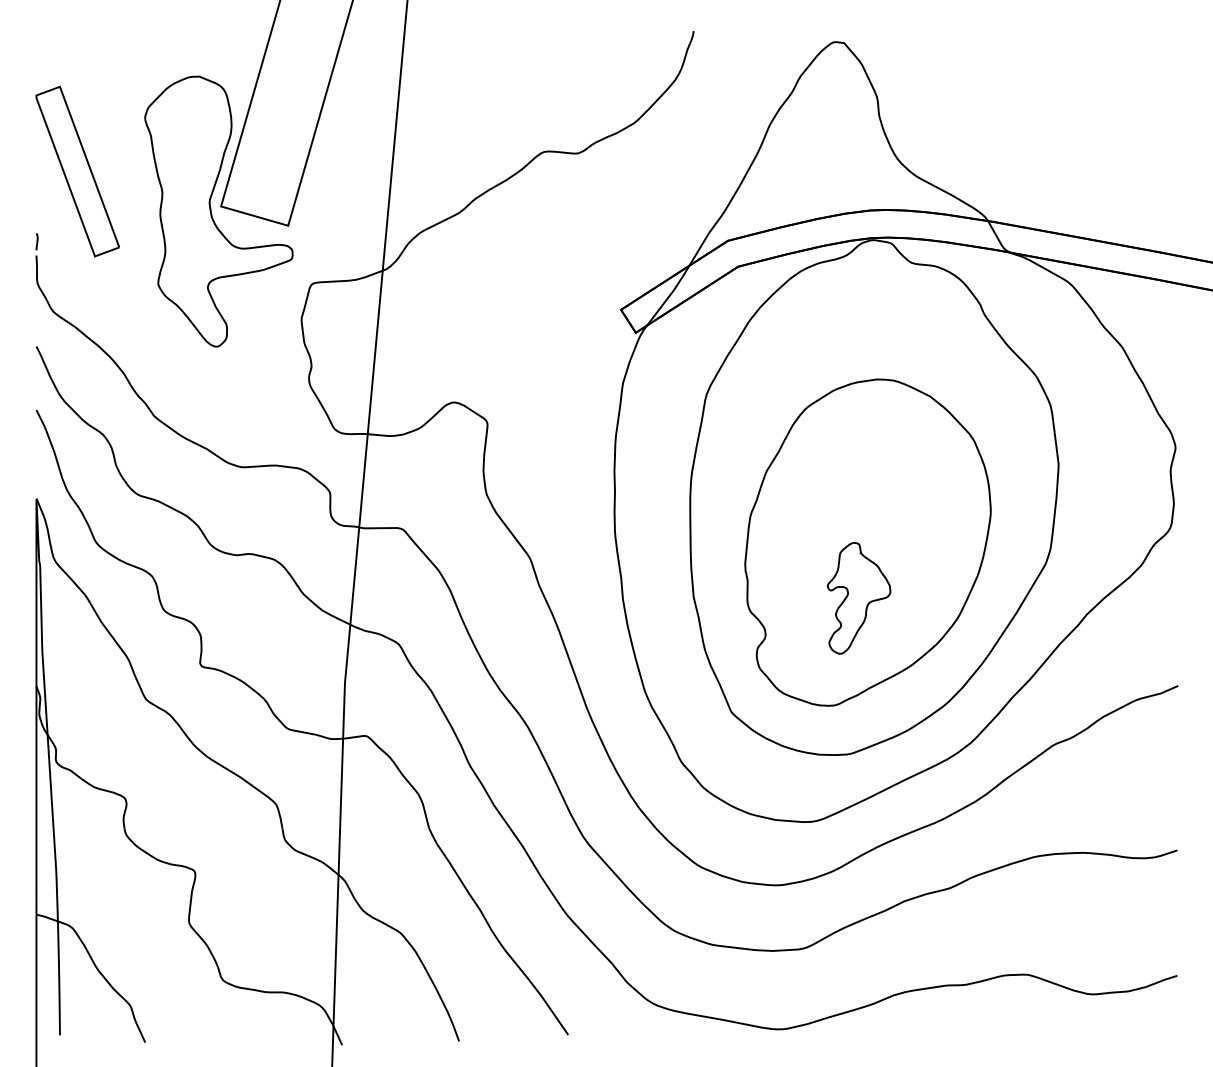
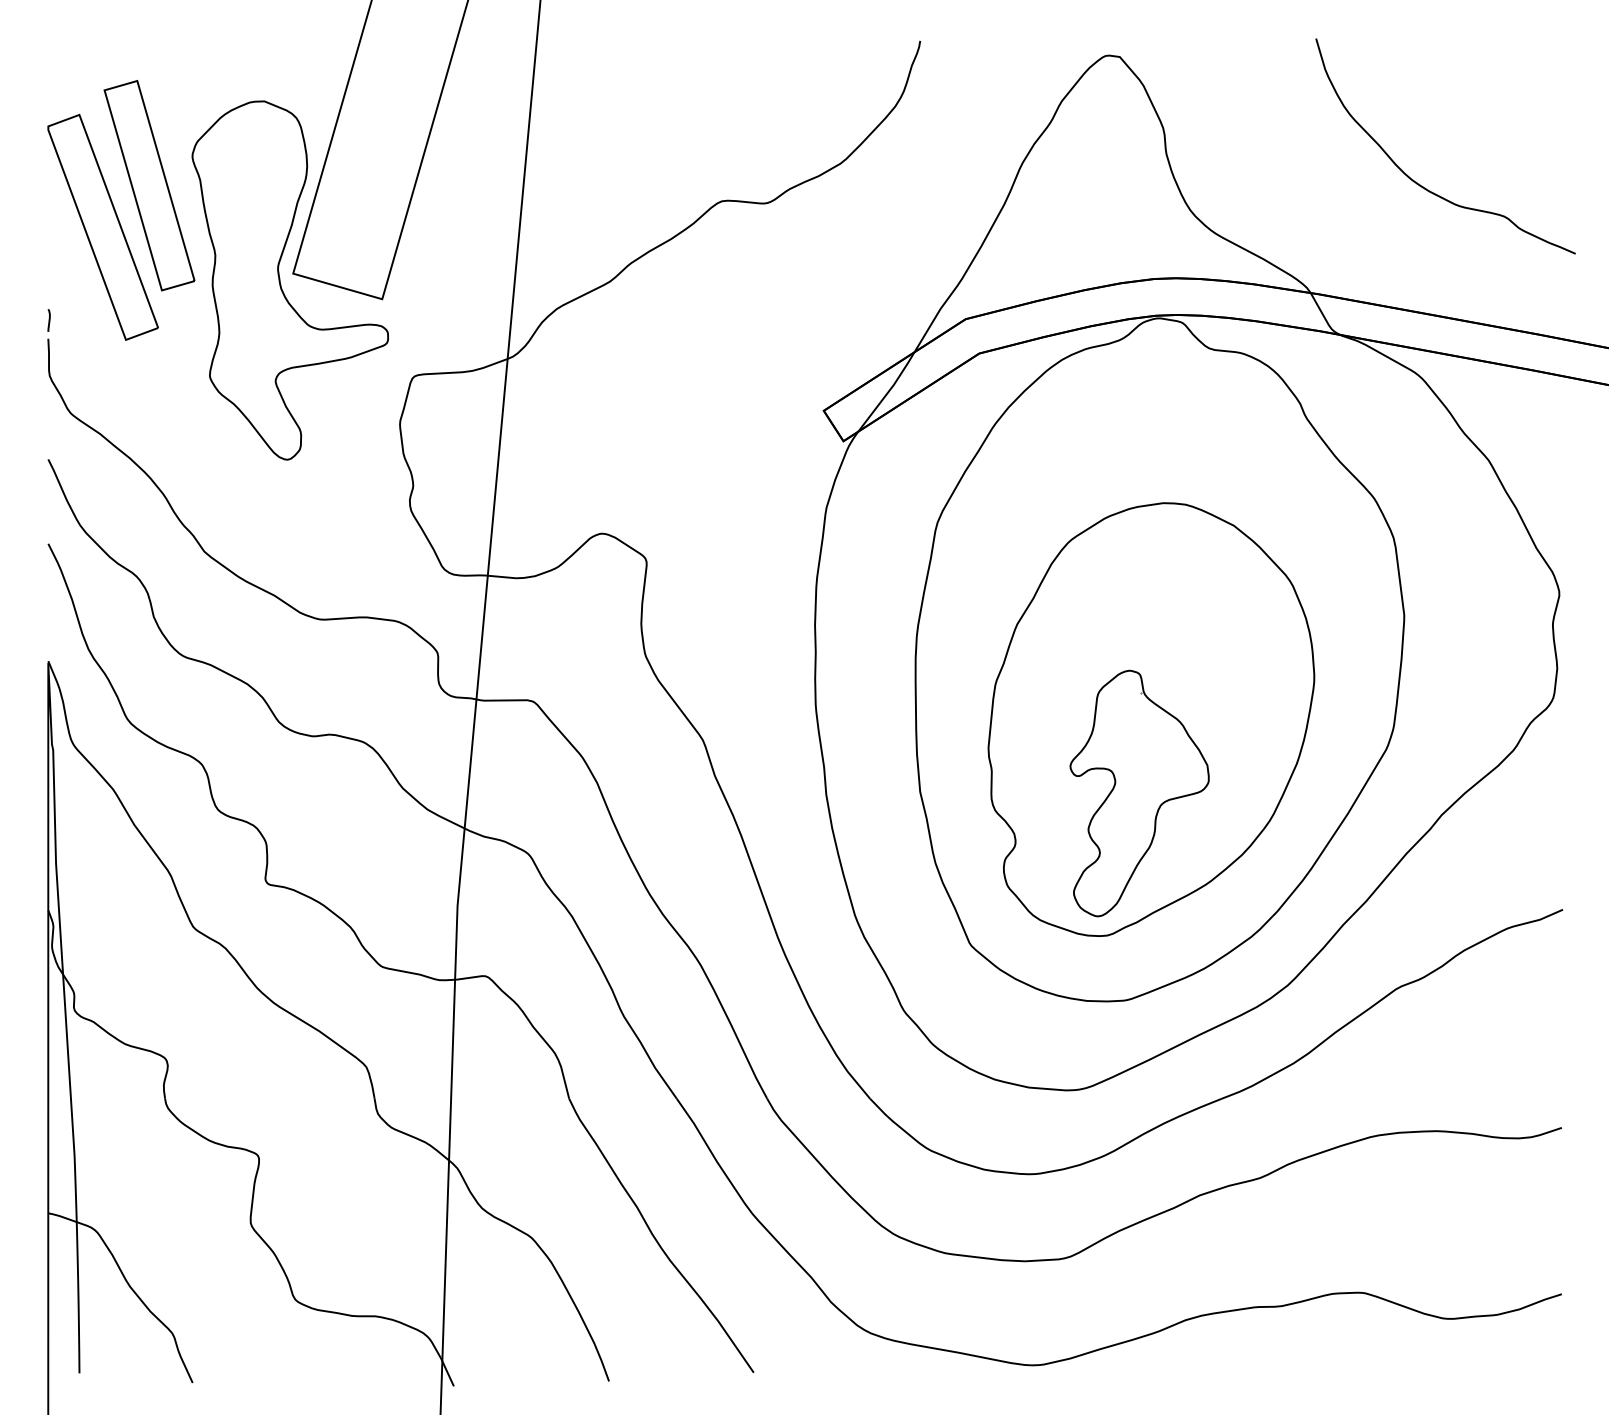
curve: (1067, 137) -> (1416, 181), added
part: (112, 140) -> (149, 185), added
part: (859, 598) -> (1139, 793), size x1.67

